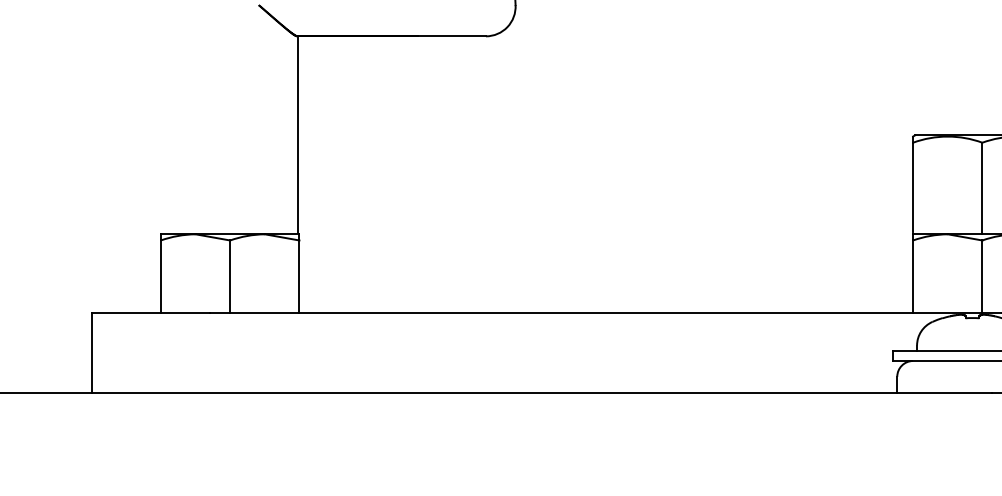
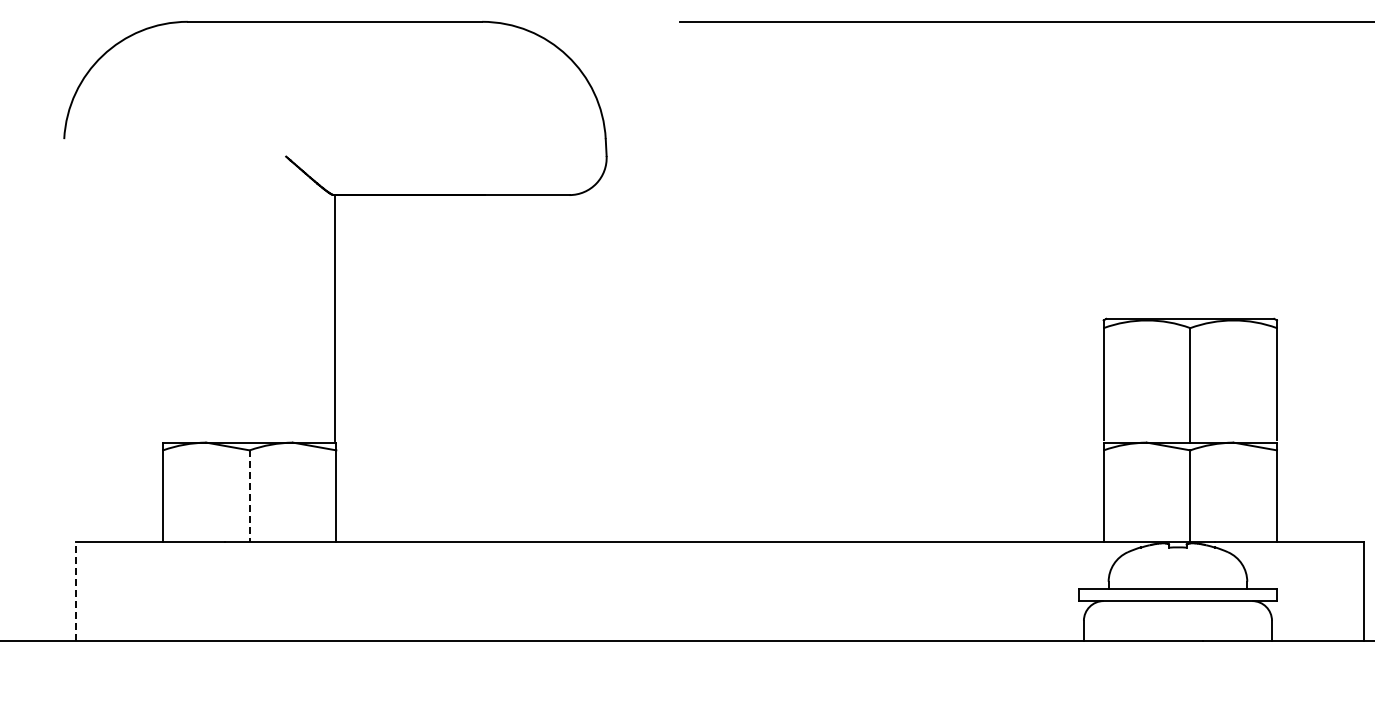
line: (229, 277) -> (249, 496), solid -> dashed
line: (91, 353) -> (76, 591), solid -> dashed

